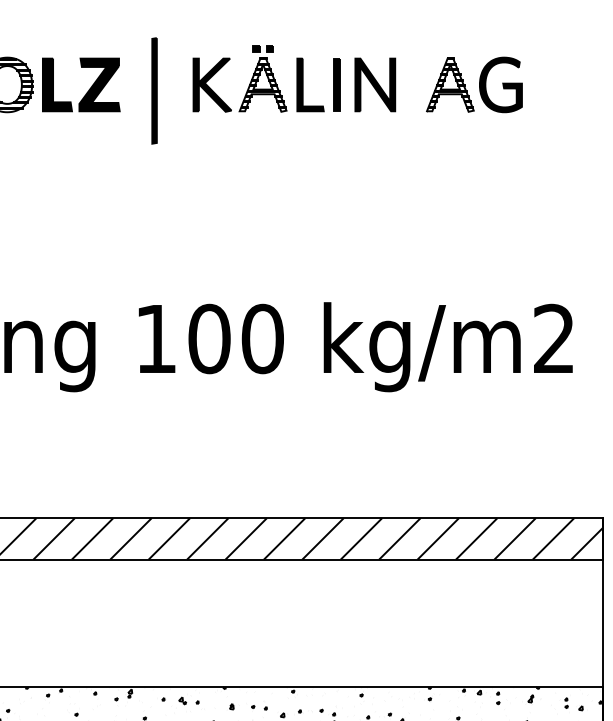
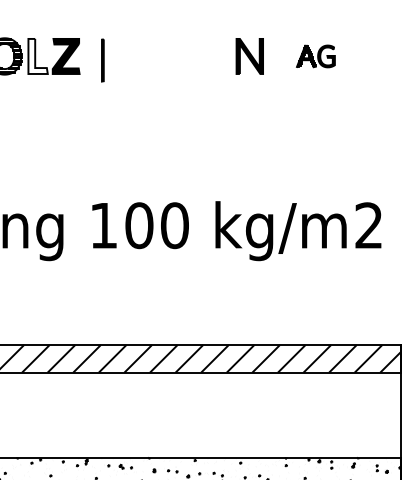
part: (265, 79) -> (176, 52), removed
fill: (56, 85) -> (37, 56), removed
part: (473, 85) -> (315, 56), size x0.6
part: (154, 91) -> (102, 60), size x0.6

